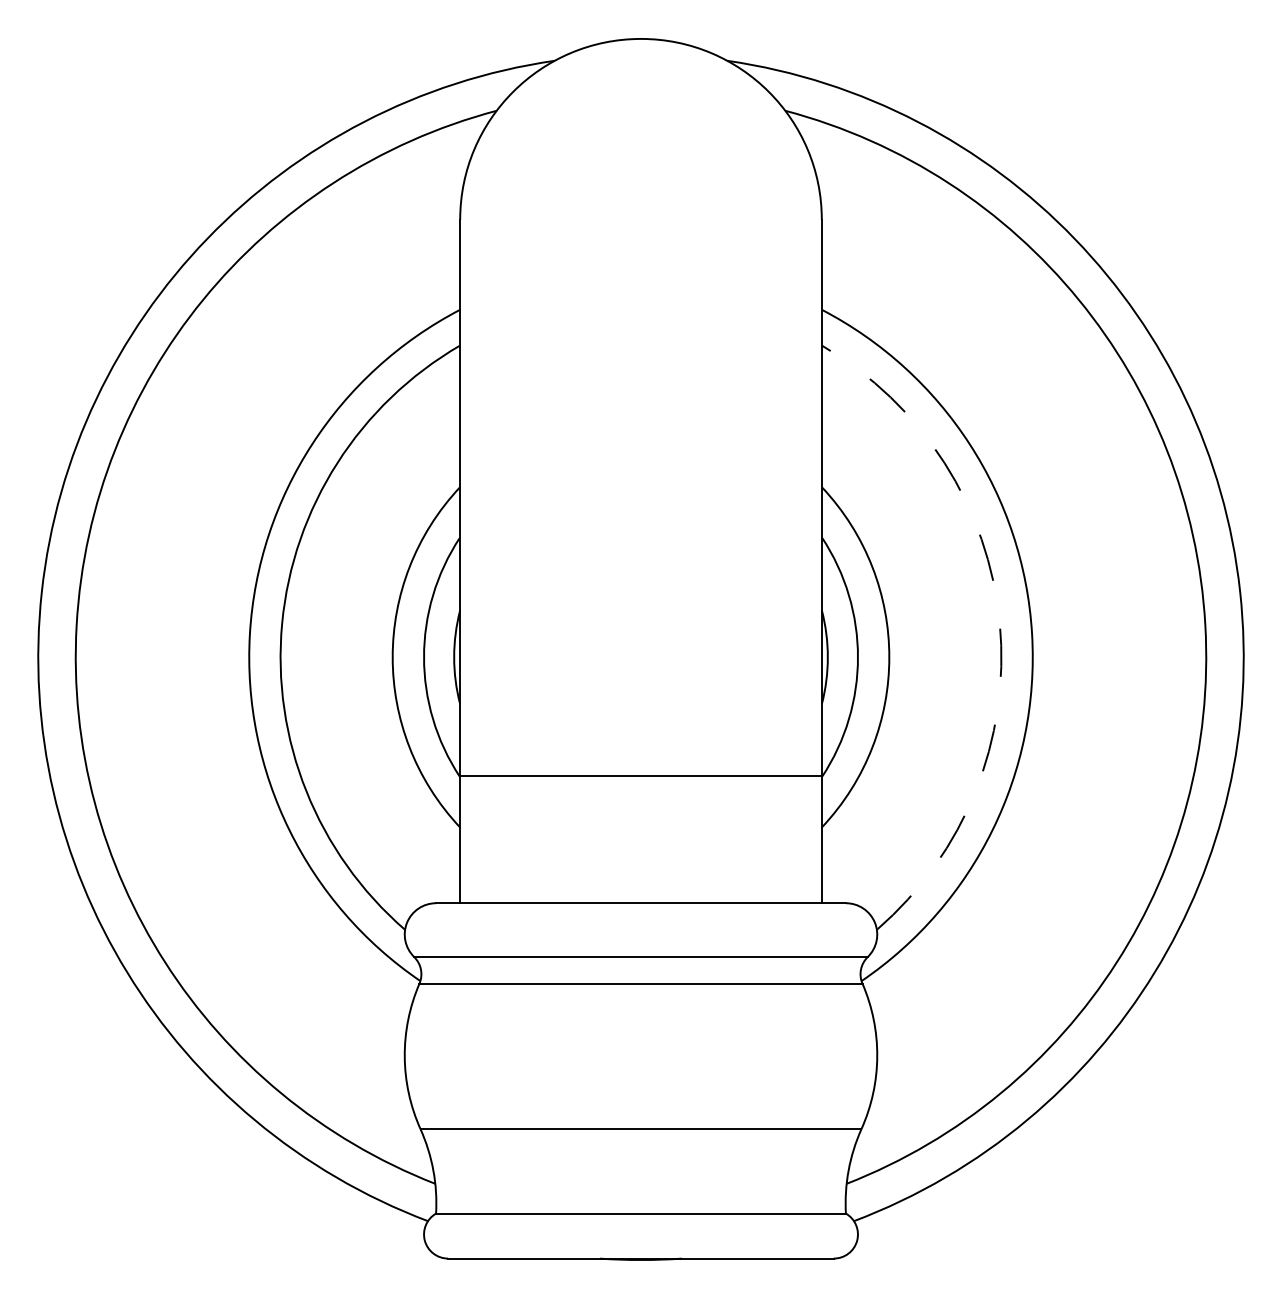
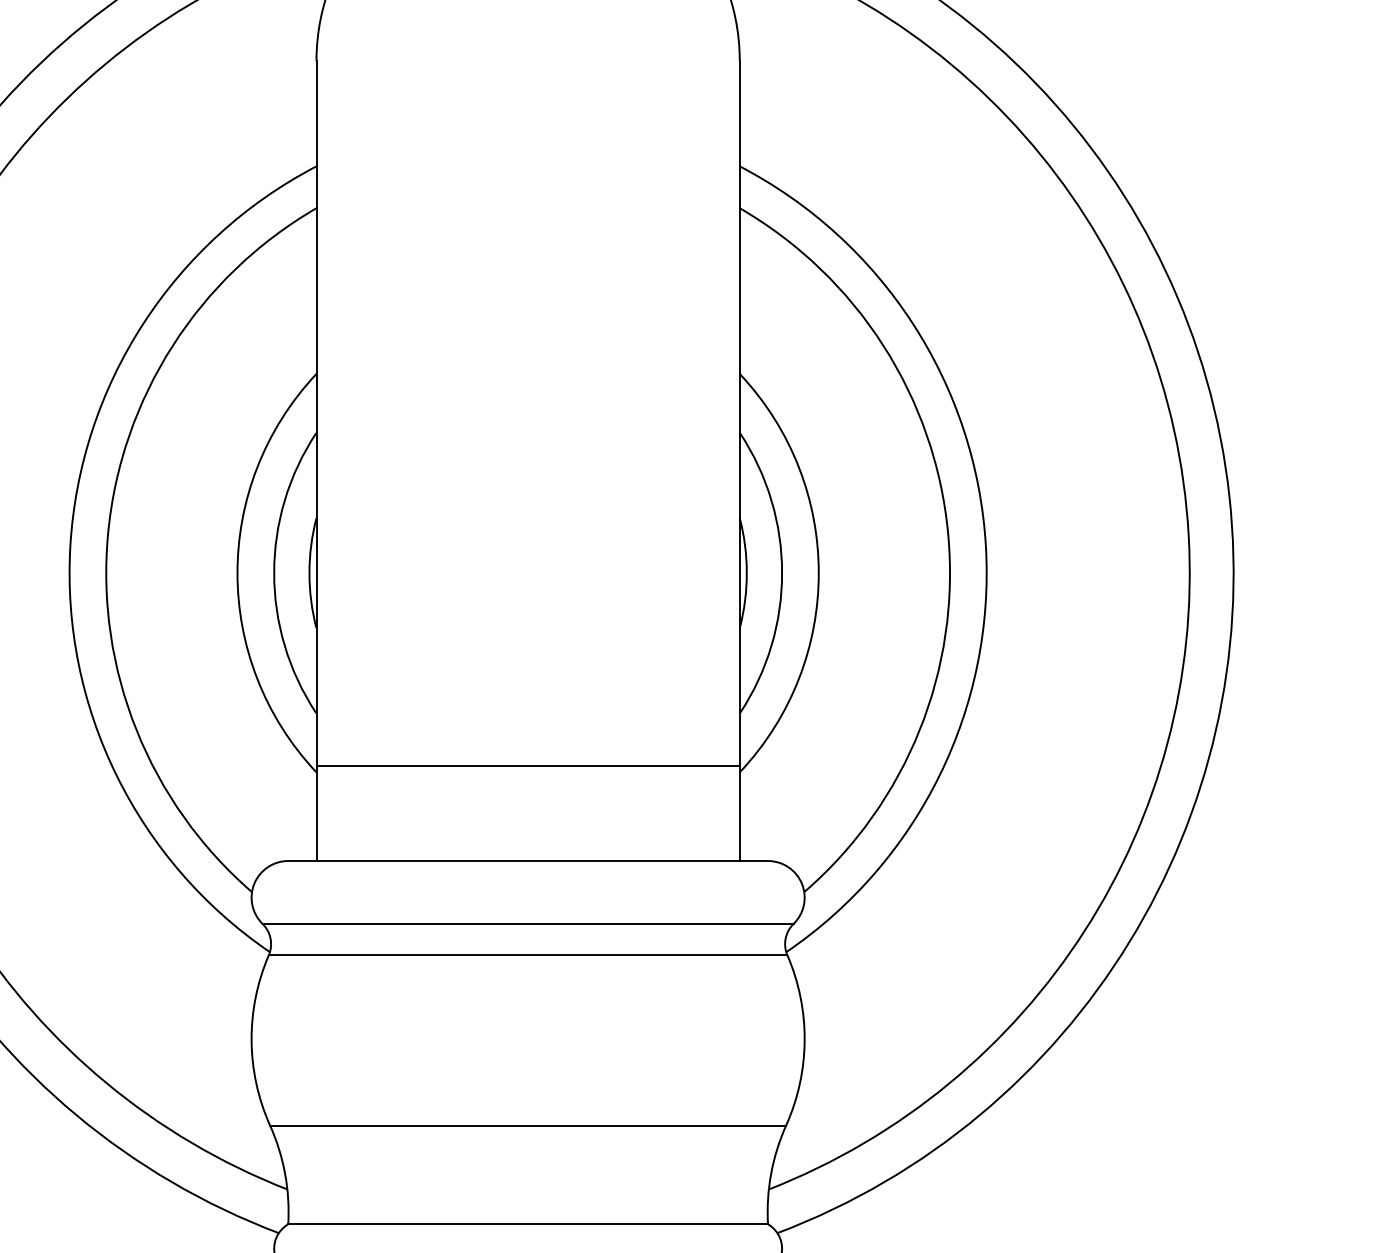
arc: (999, 623) -> (947, 533), dashed -> solid
line: (640, 776) -> (527, 766), moved

